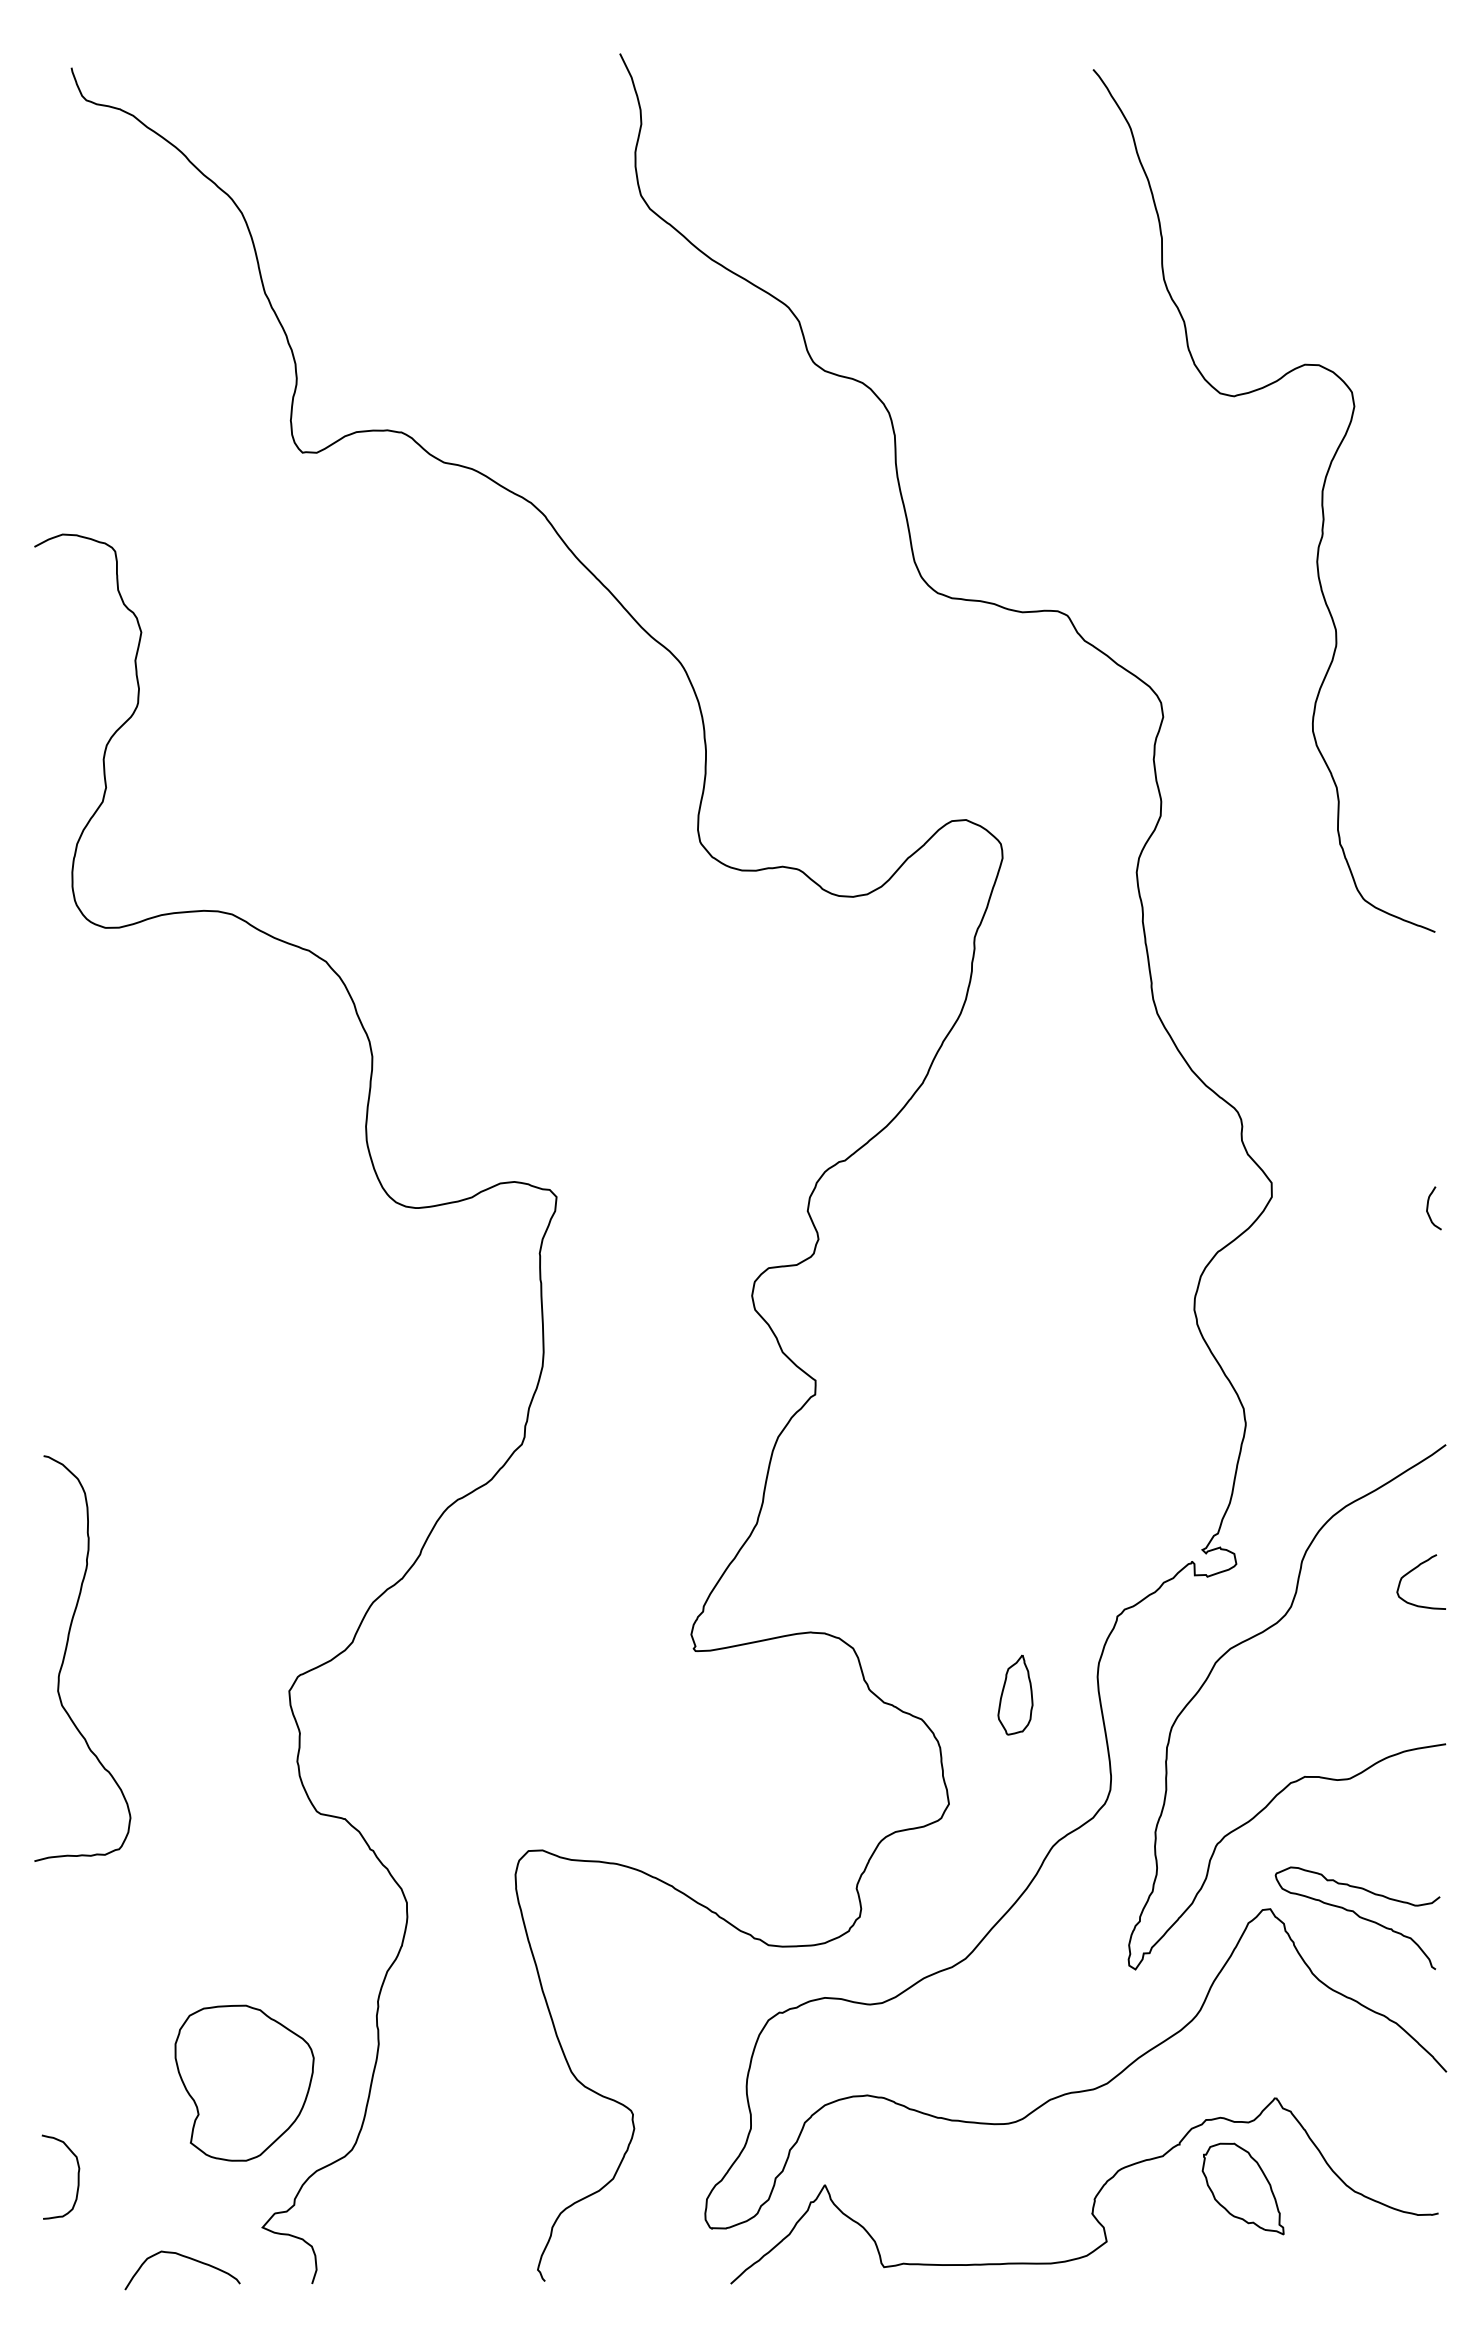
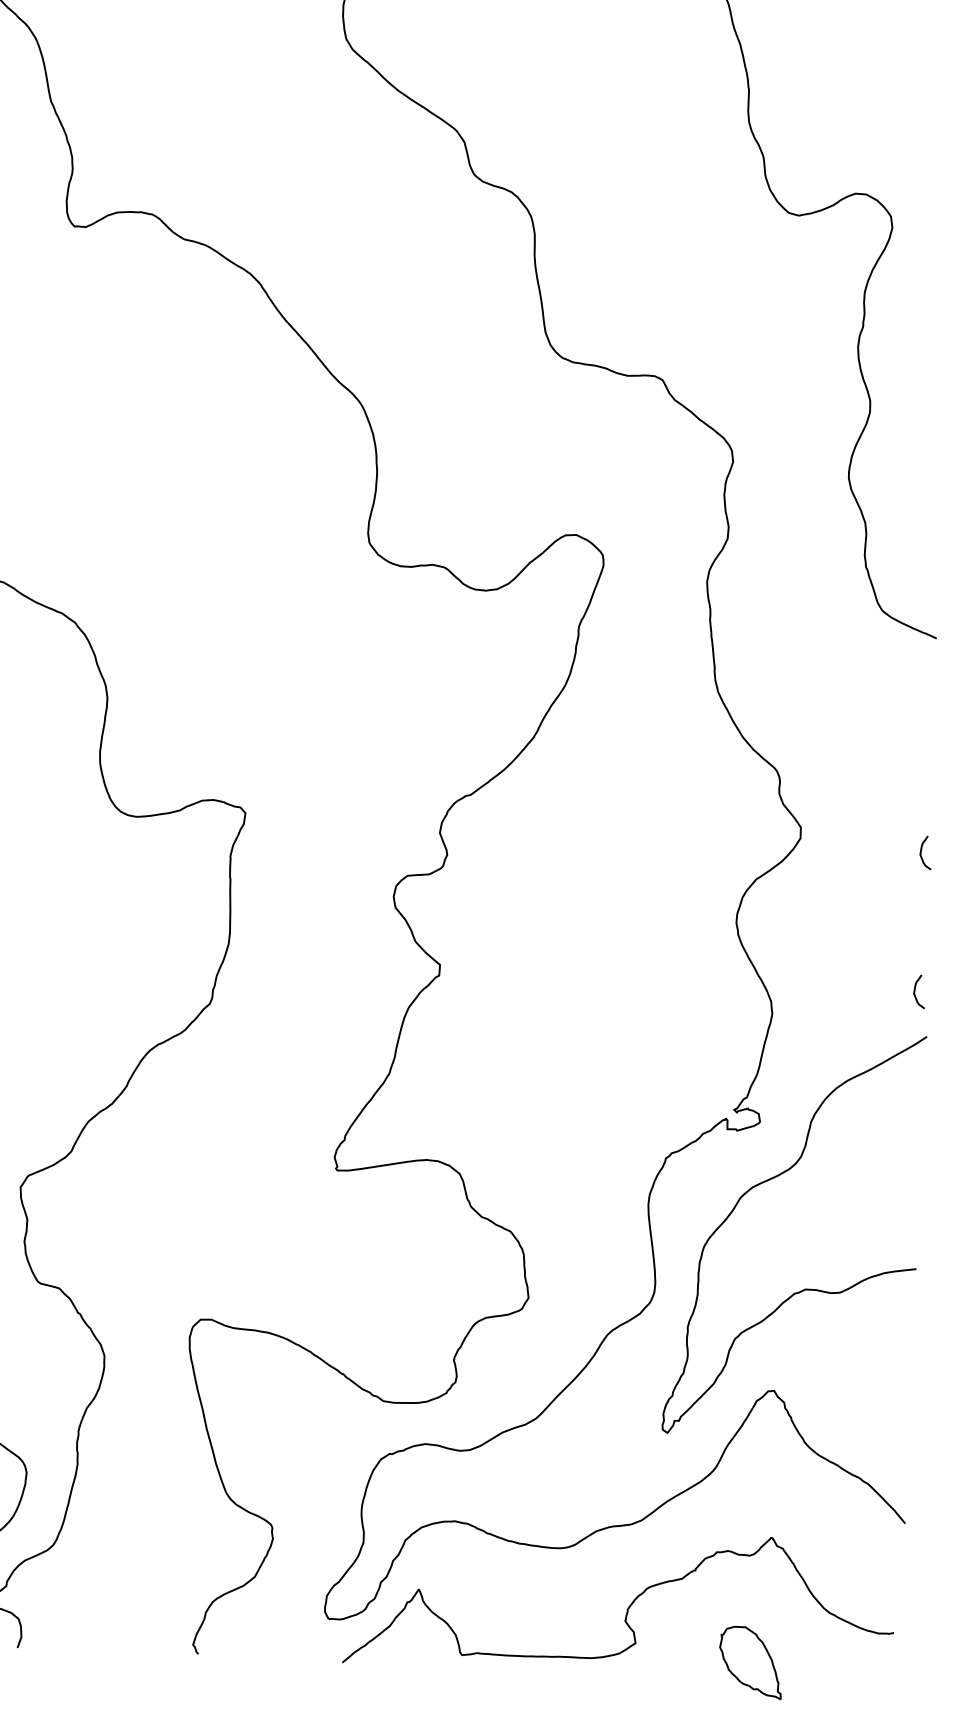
curve: (1428, 1387) -> (915, 991), added
curve: (1412, 1571) -> (896, 1133), removed
part: (1015, 1694) -> (584, 1215), removed
curve: (1358, 1917) -> (842, 1400), removed
part: (1242, 2188) -> (750, 1662), moved

